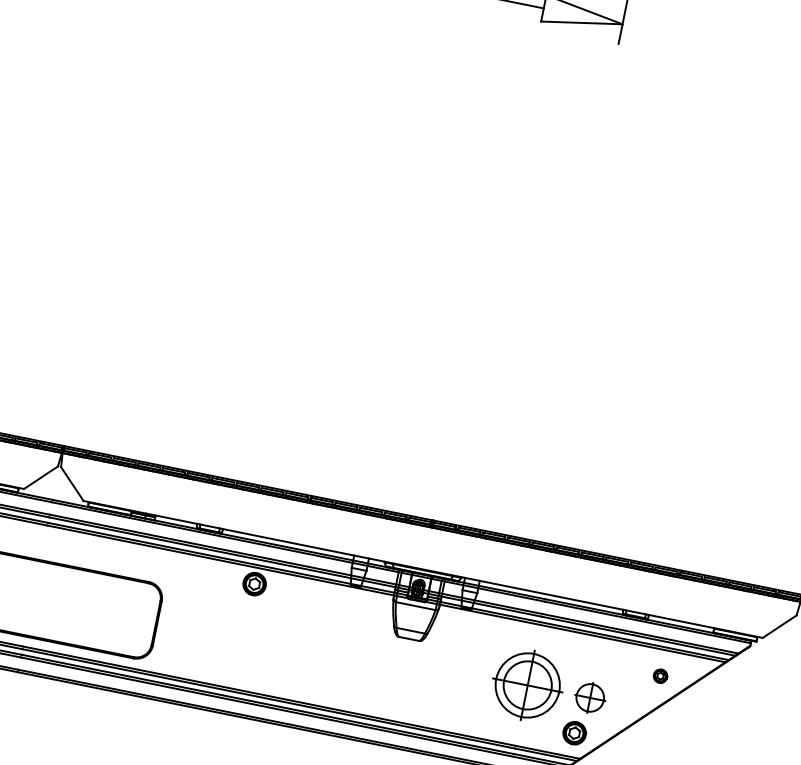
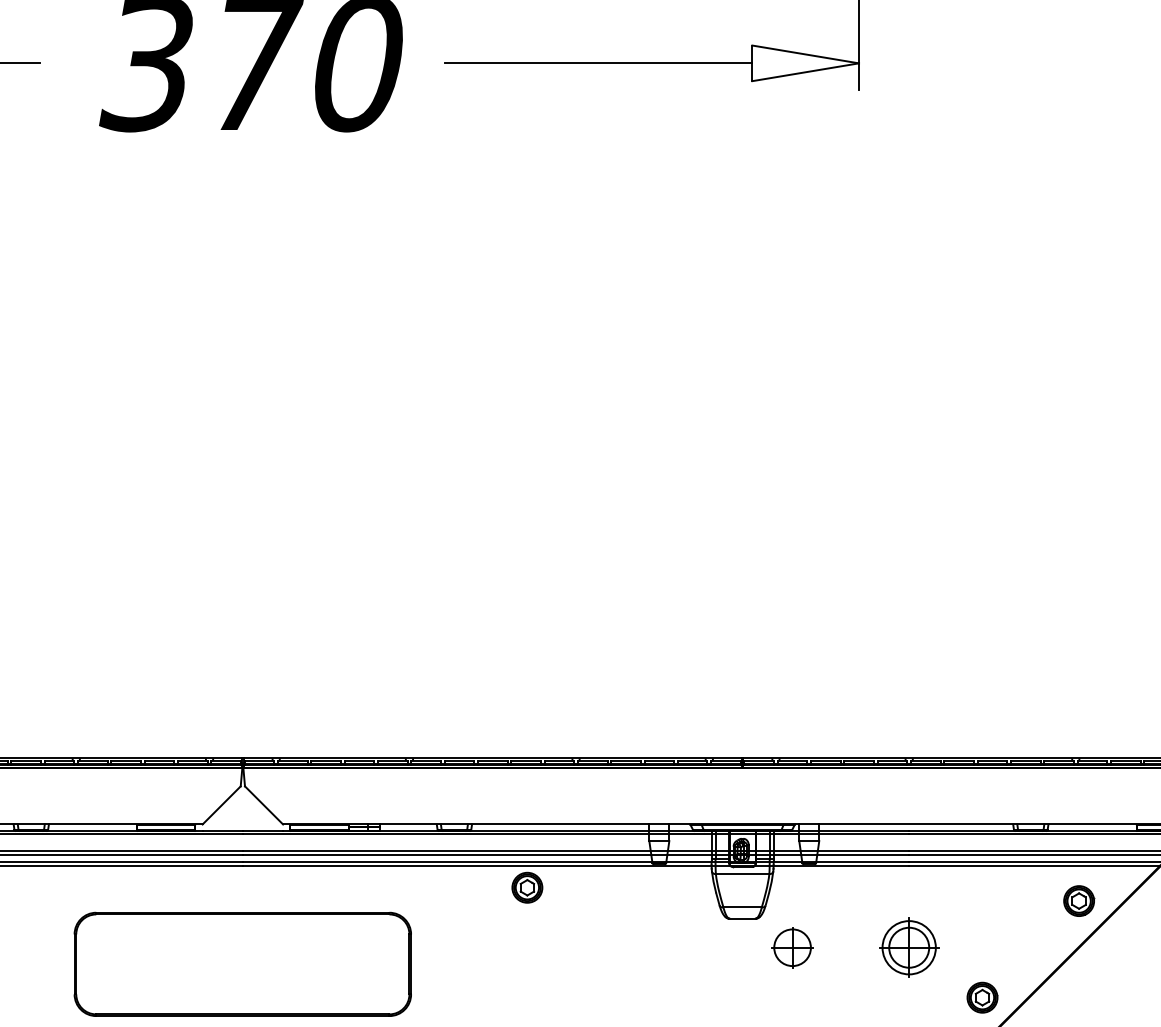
part: (660, 675) -> (1079, 900), size x1.67
part: (528, 685) -> (909, 947), size x0.62
part: (590, 697) -> (792, 947), moved

